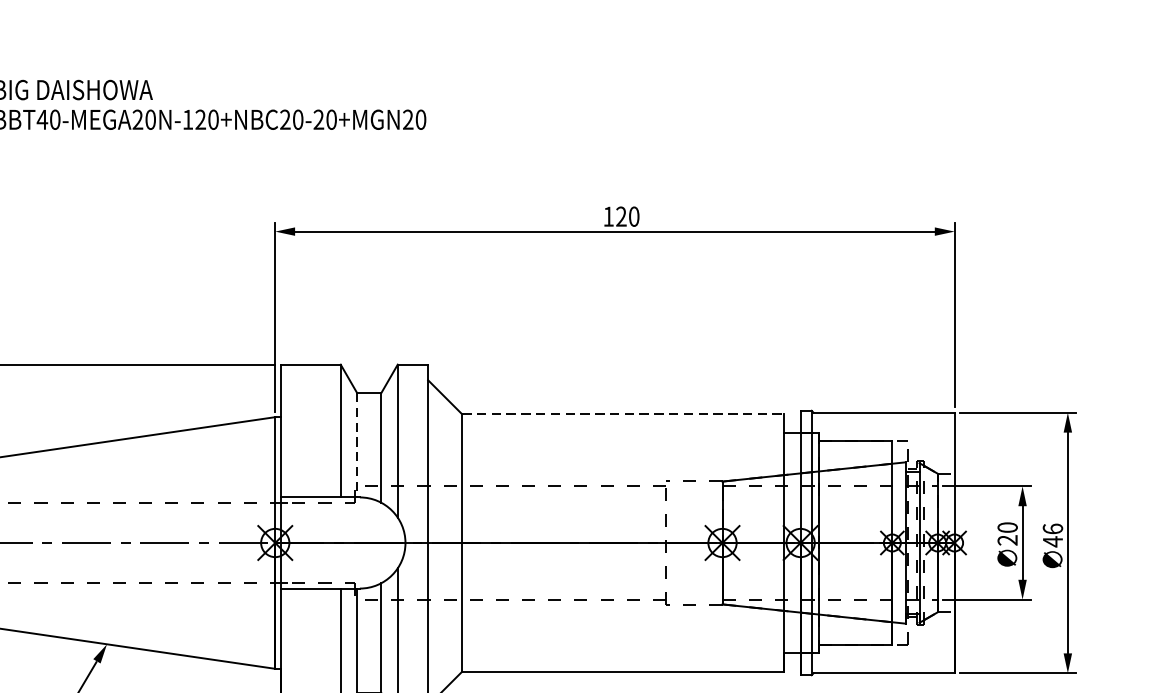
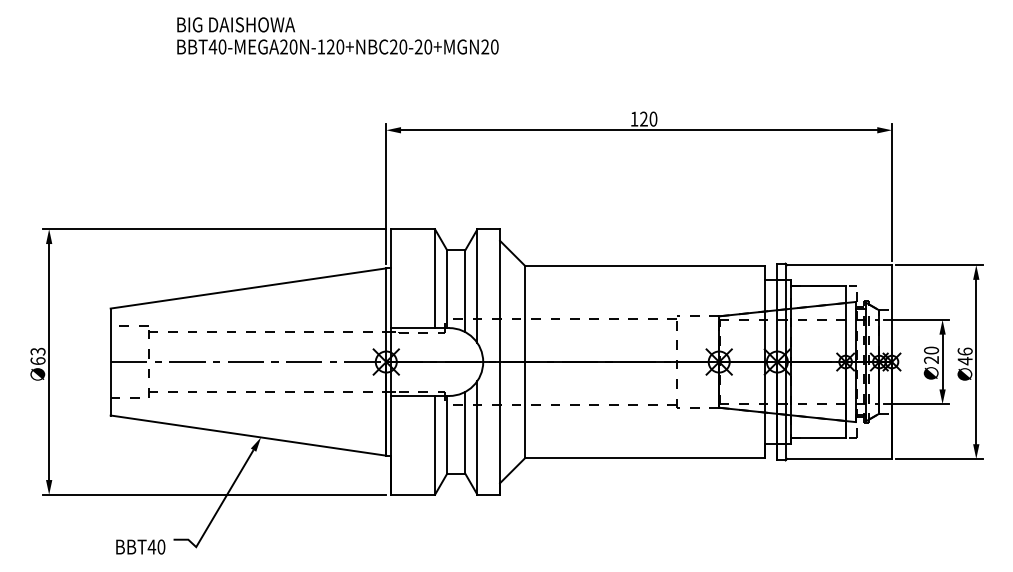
line: (623, 414) -> (645, 266), dashed -> solid
line: (357, 445) -> (447, 289), dashed -> solid

